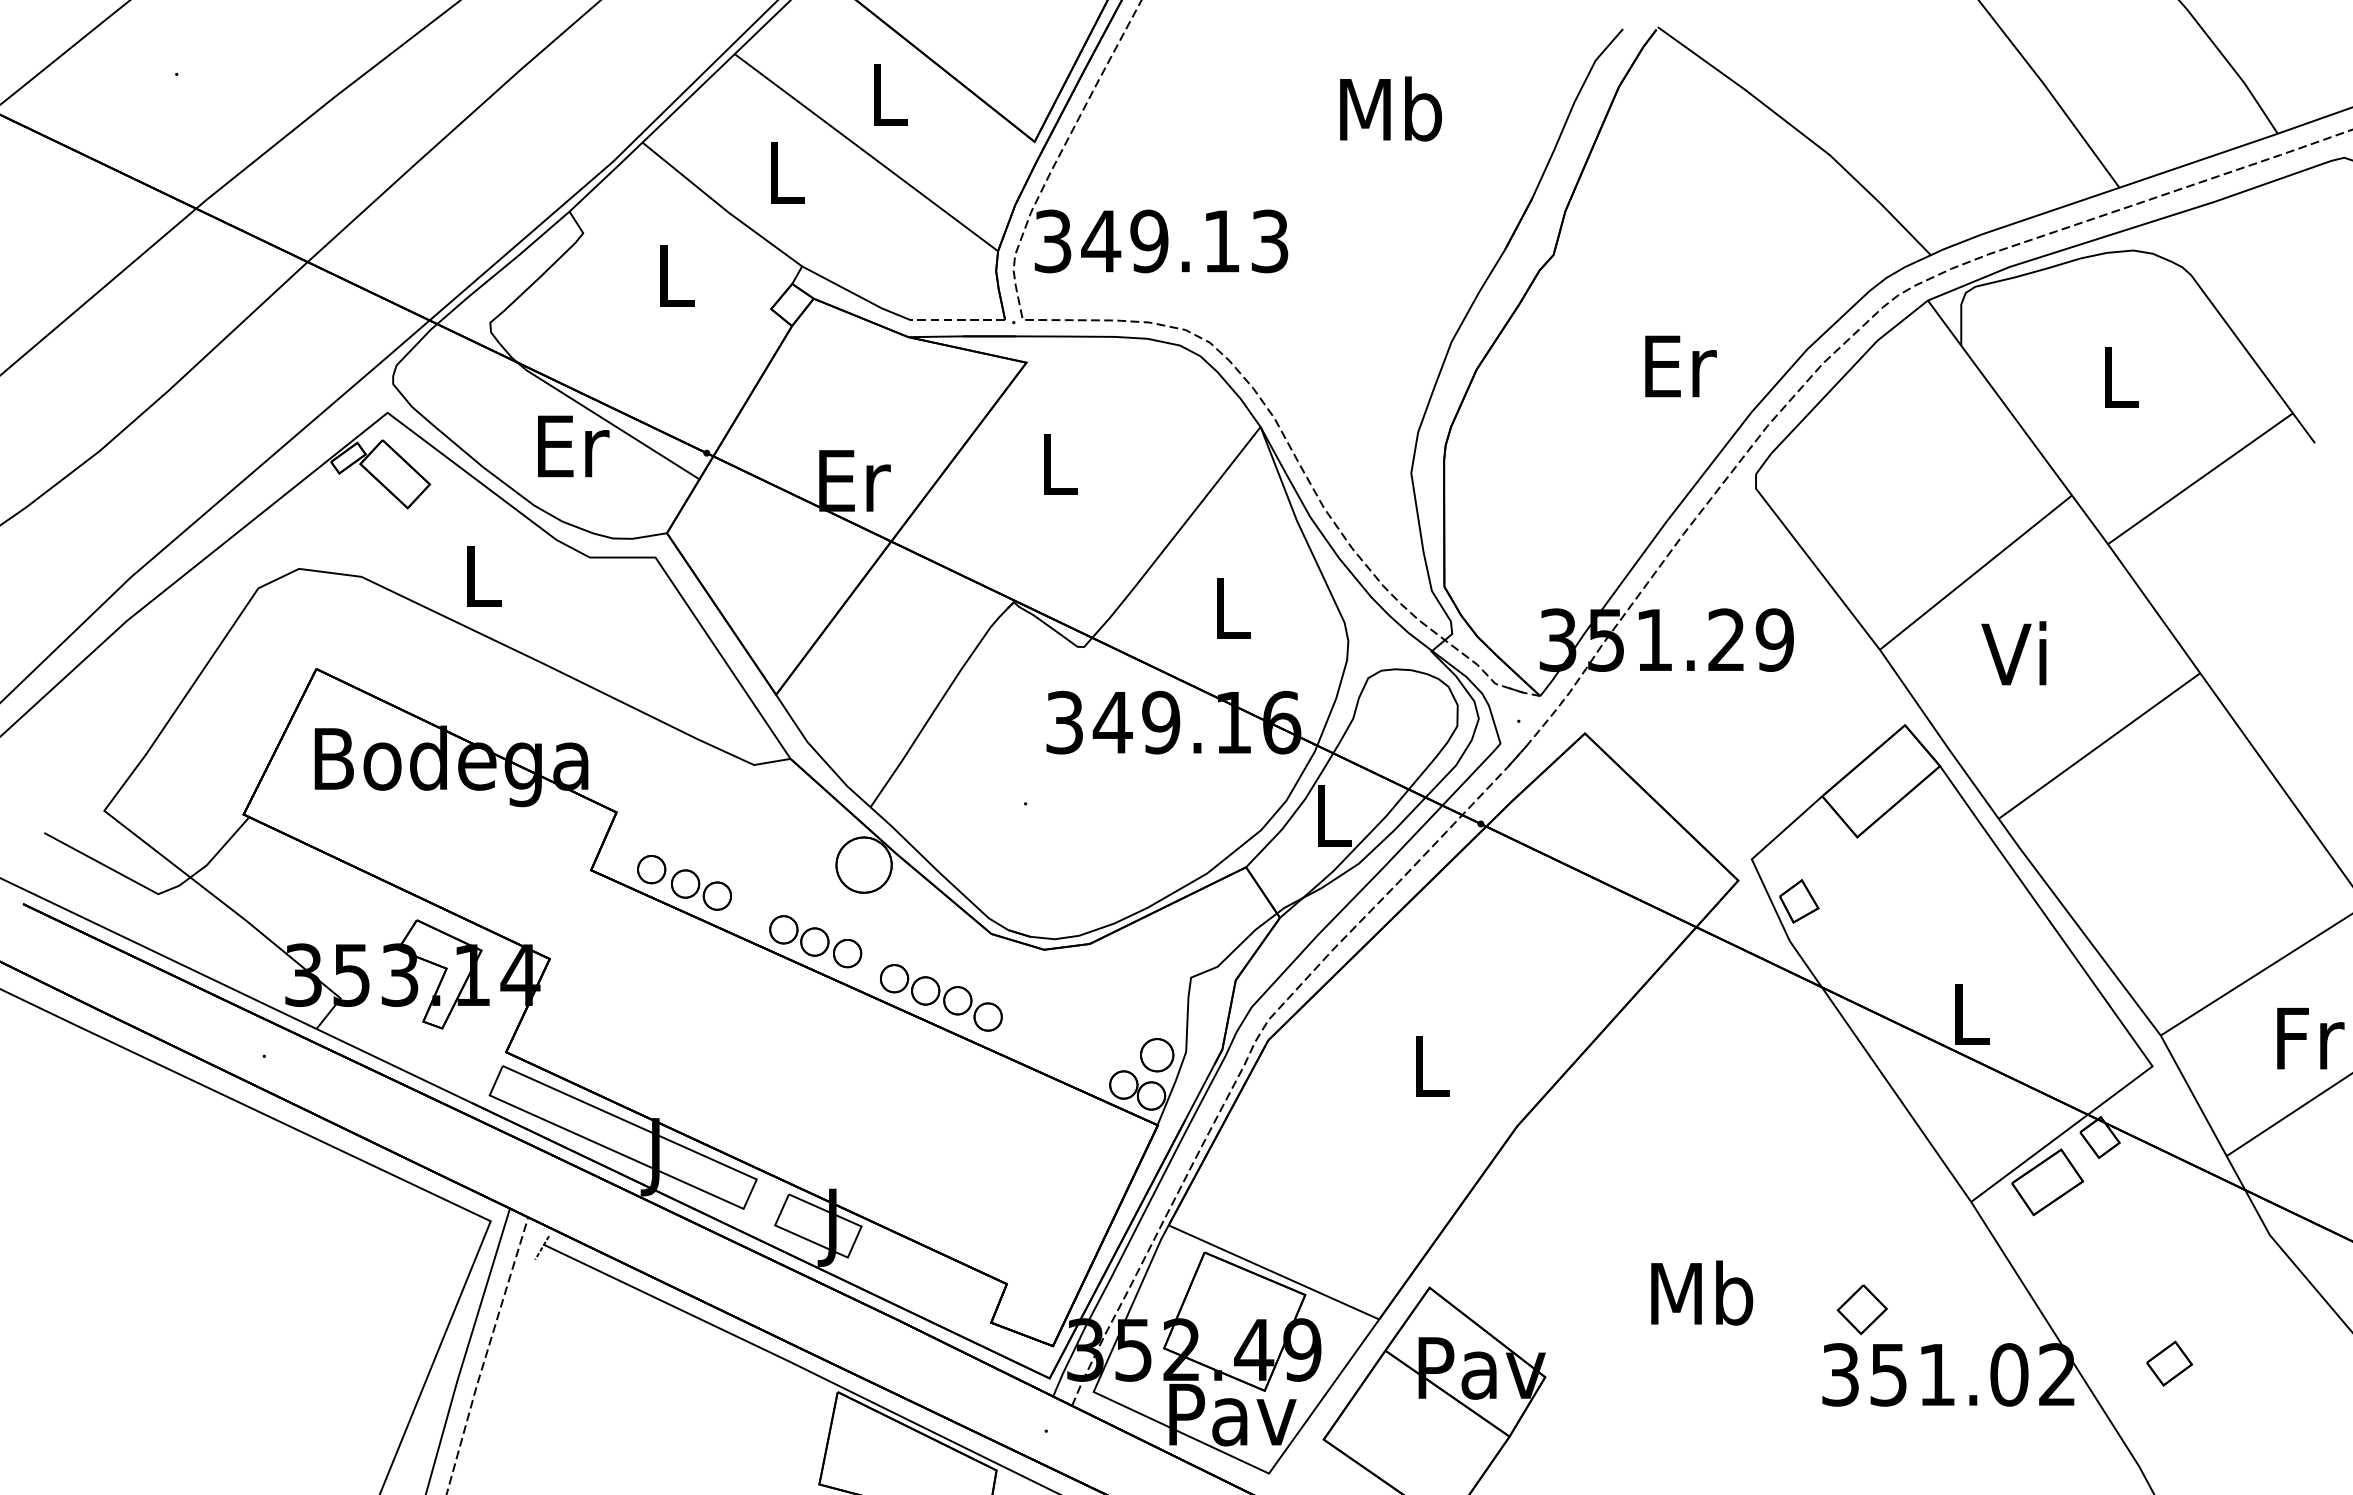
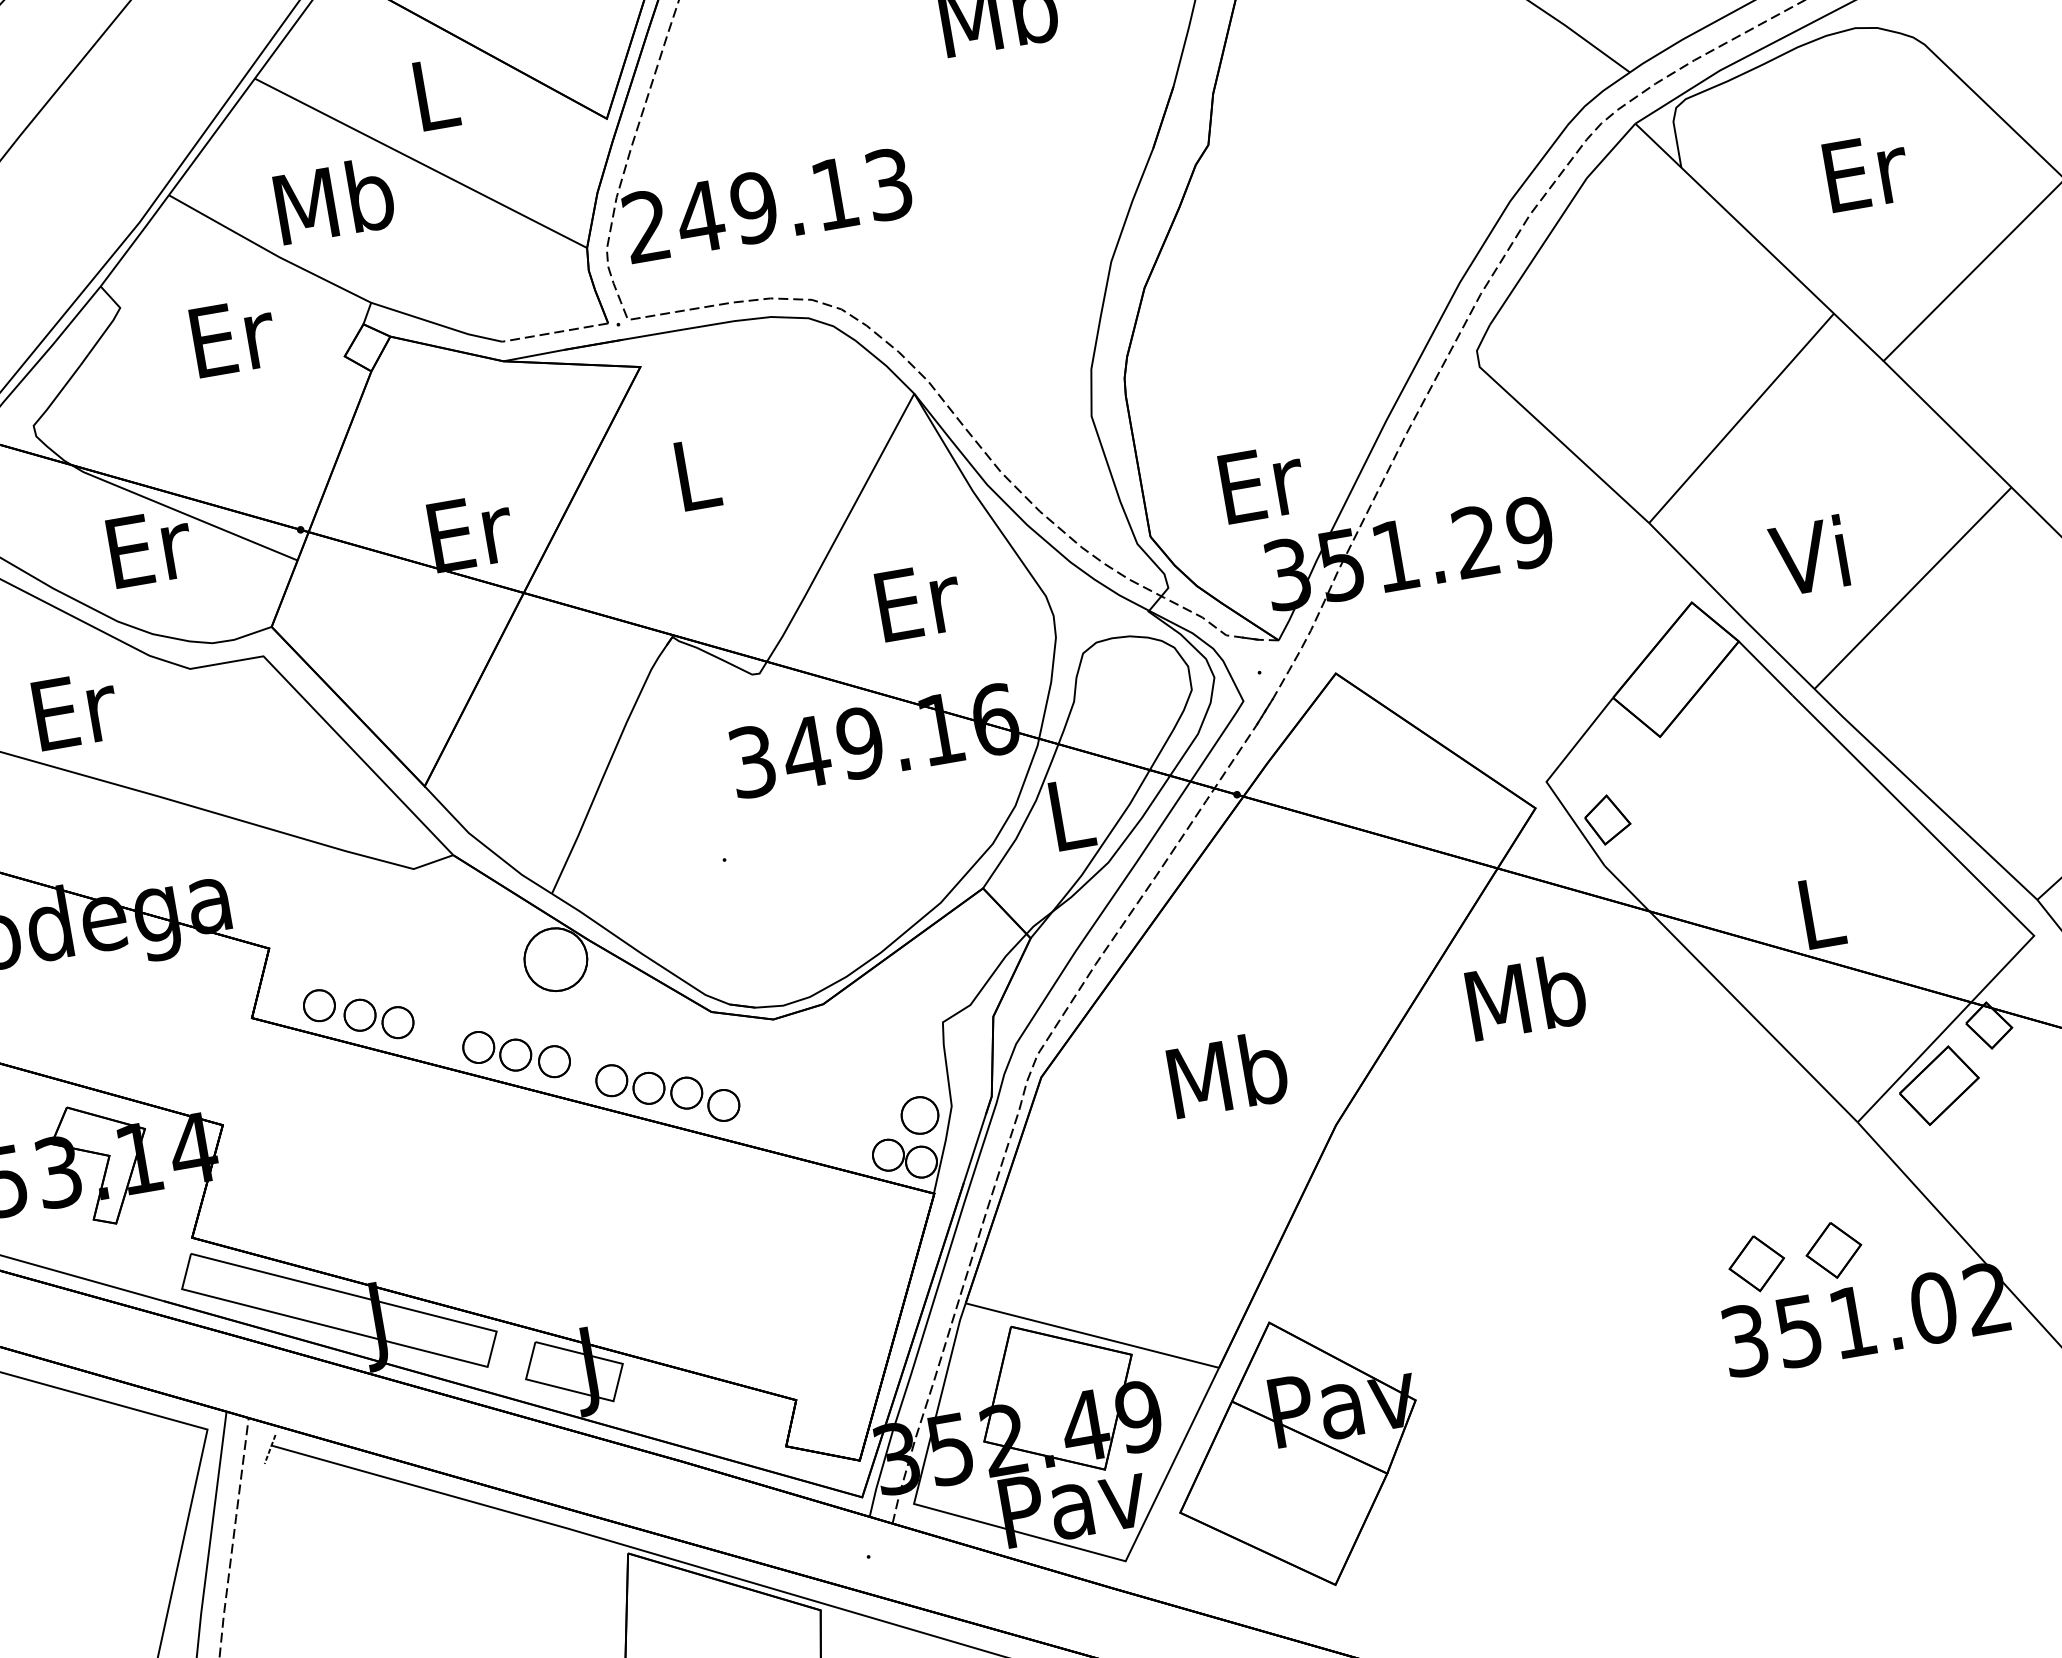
text: (785, 171) -> (334, 199), L -> Mb
text: (1052, 241) -> (646, 226), 349.13 -> 249.13
text: (677, 275) -> (233, 336), L -> Er
text: (1680, 366) -> (1262, 483), moved
text: (2121, 376) -> (1866, 171), L -> Er
text: (484, 576) -> (76, 710), L -> Er
text: (1233, 607) -> (918, 600), L -> Er
text: (2013, 653) -> (1808, 556), moved
text: (1431, 1065) -> (1228, 1074), L -> Mb
text: (1702, 1292) -> (1526, 996), moved
part: (1930, 1309) -> (1832, 1250), added

